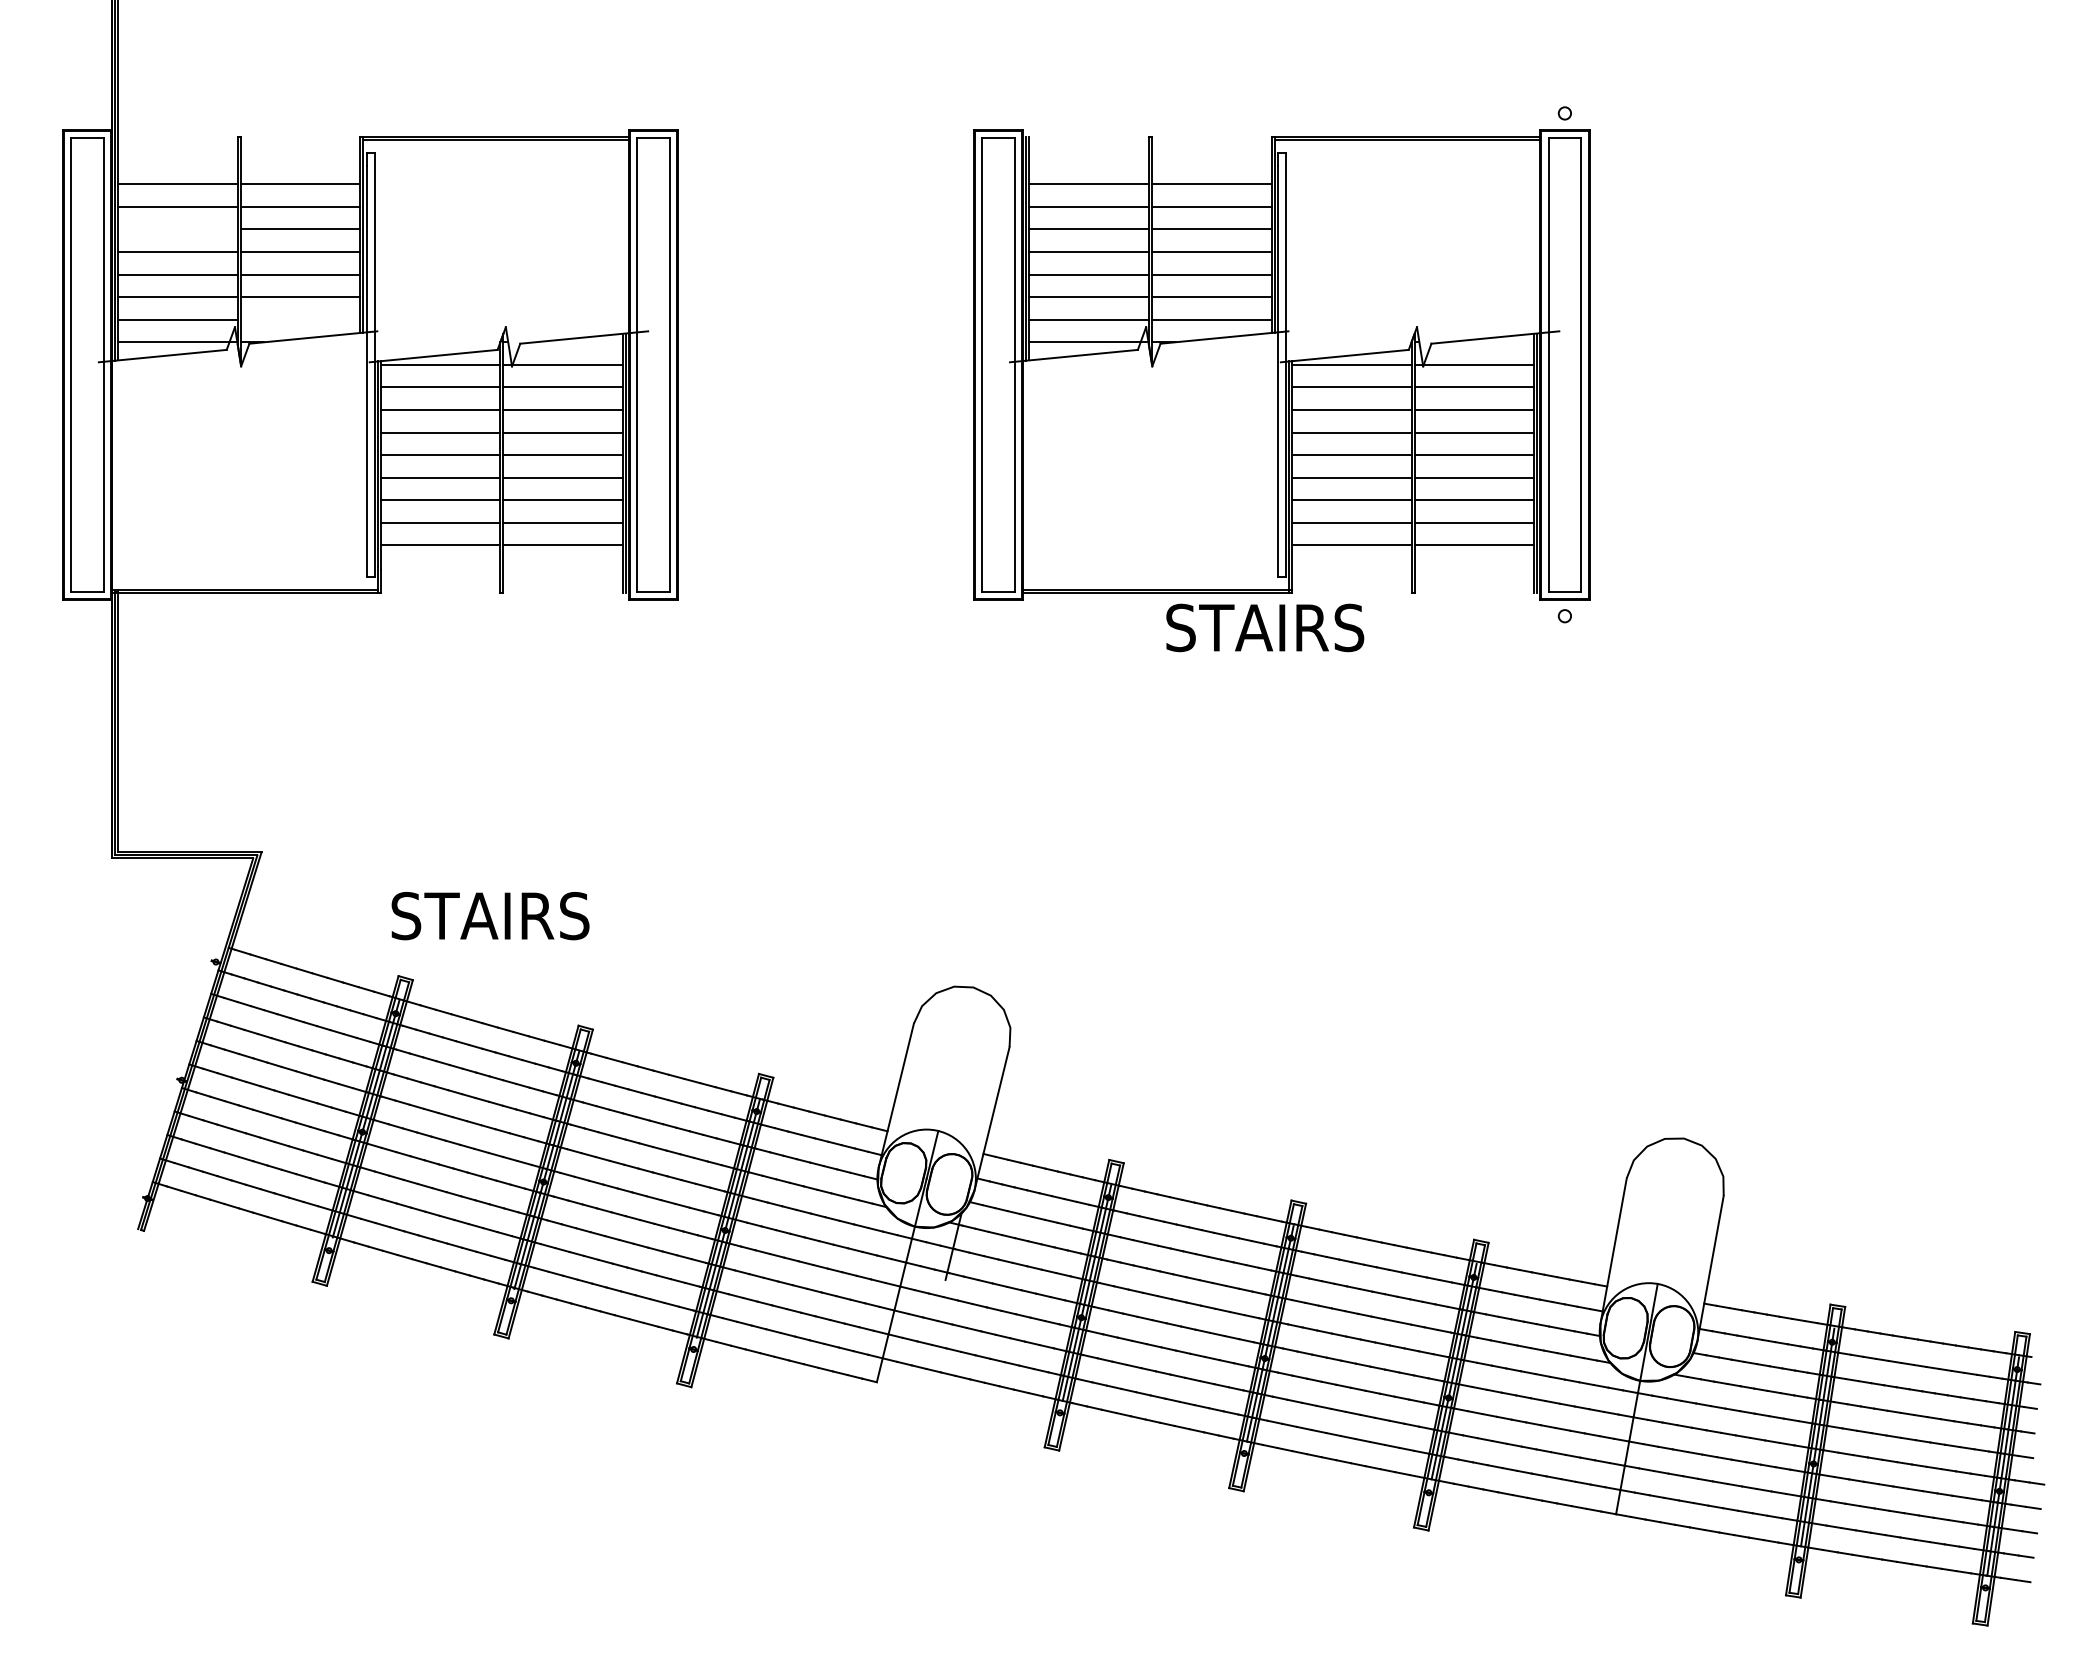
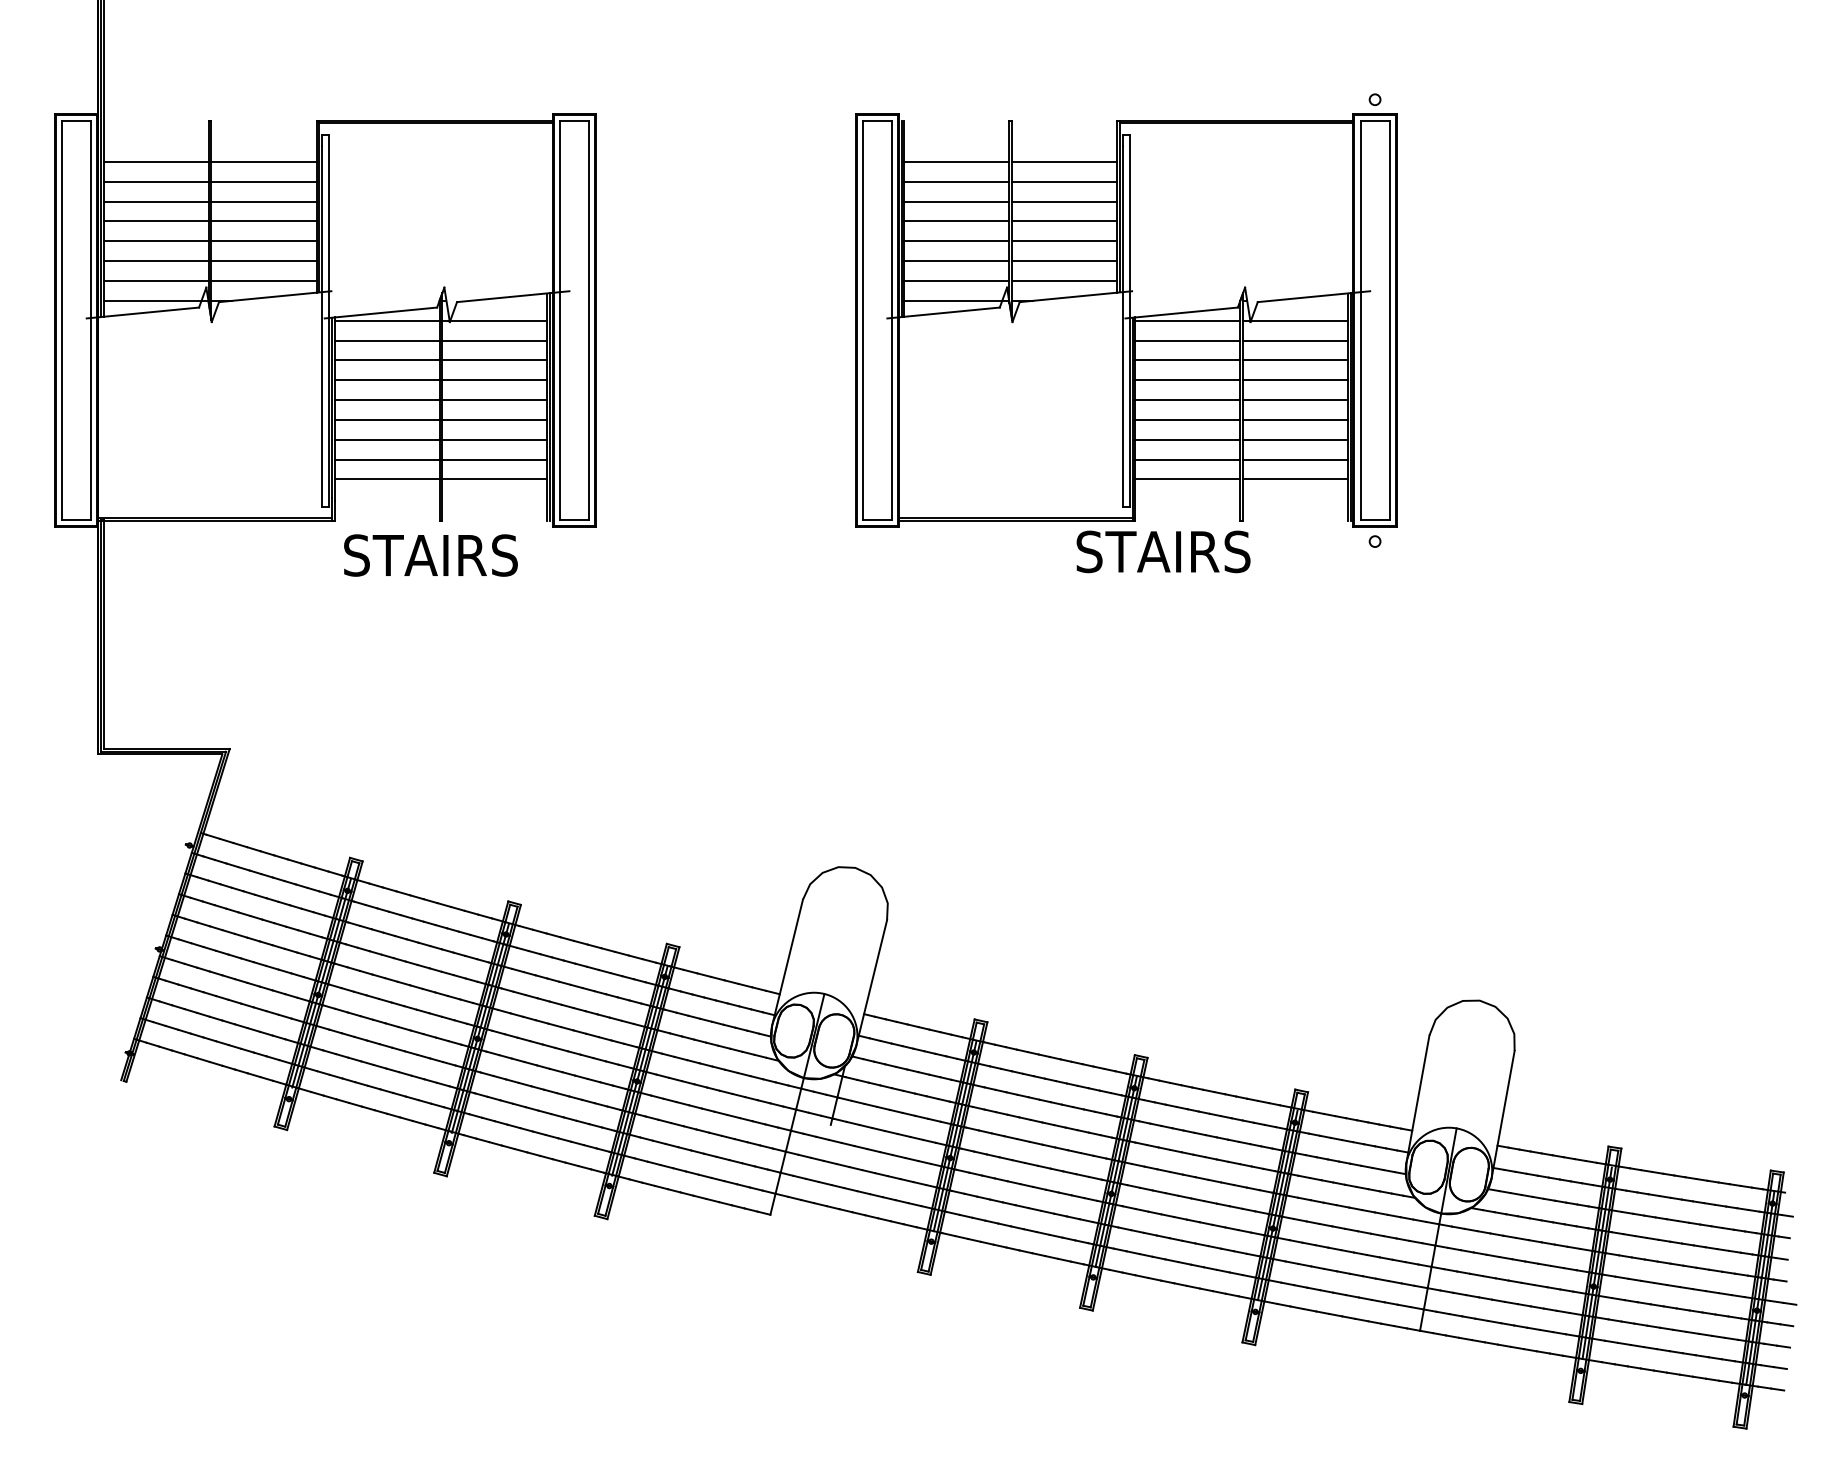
line: (177, 229) -> (155, 201), added
line: (300, 319) -> (263, 280), added
text: (1265, 627) -> (1163, 551), moved
text: (490, 916) -> (430, 555), moved

